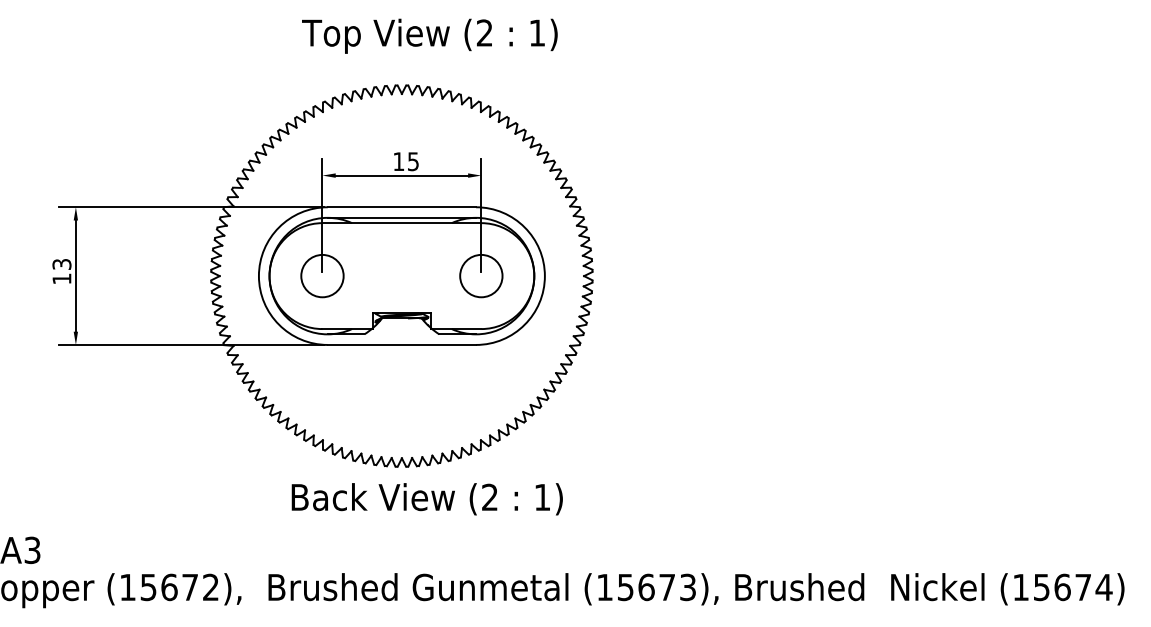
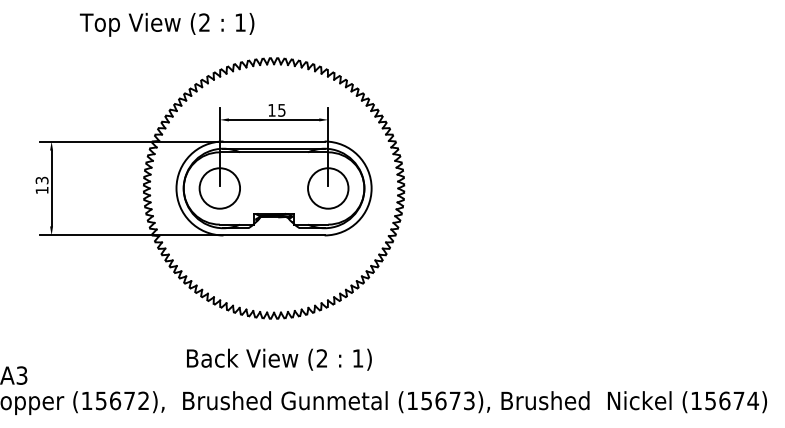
text: (428, 35) -> (166, 24), moved
circle: (321, 276) -> (219, 188), size x1.4
circle: (480, 276) -> (327, 188), size x1.4
text: (427, 498) -> (279, 359), moved

